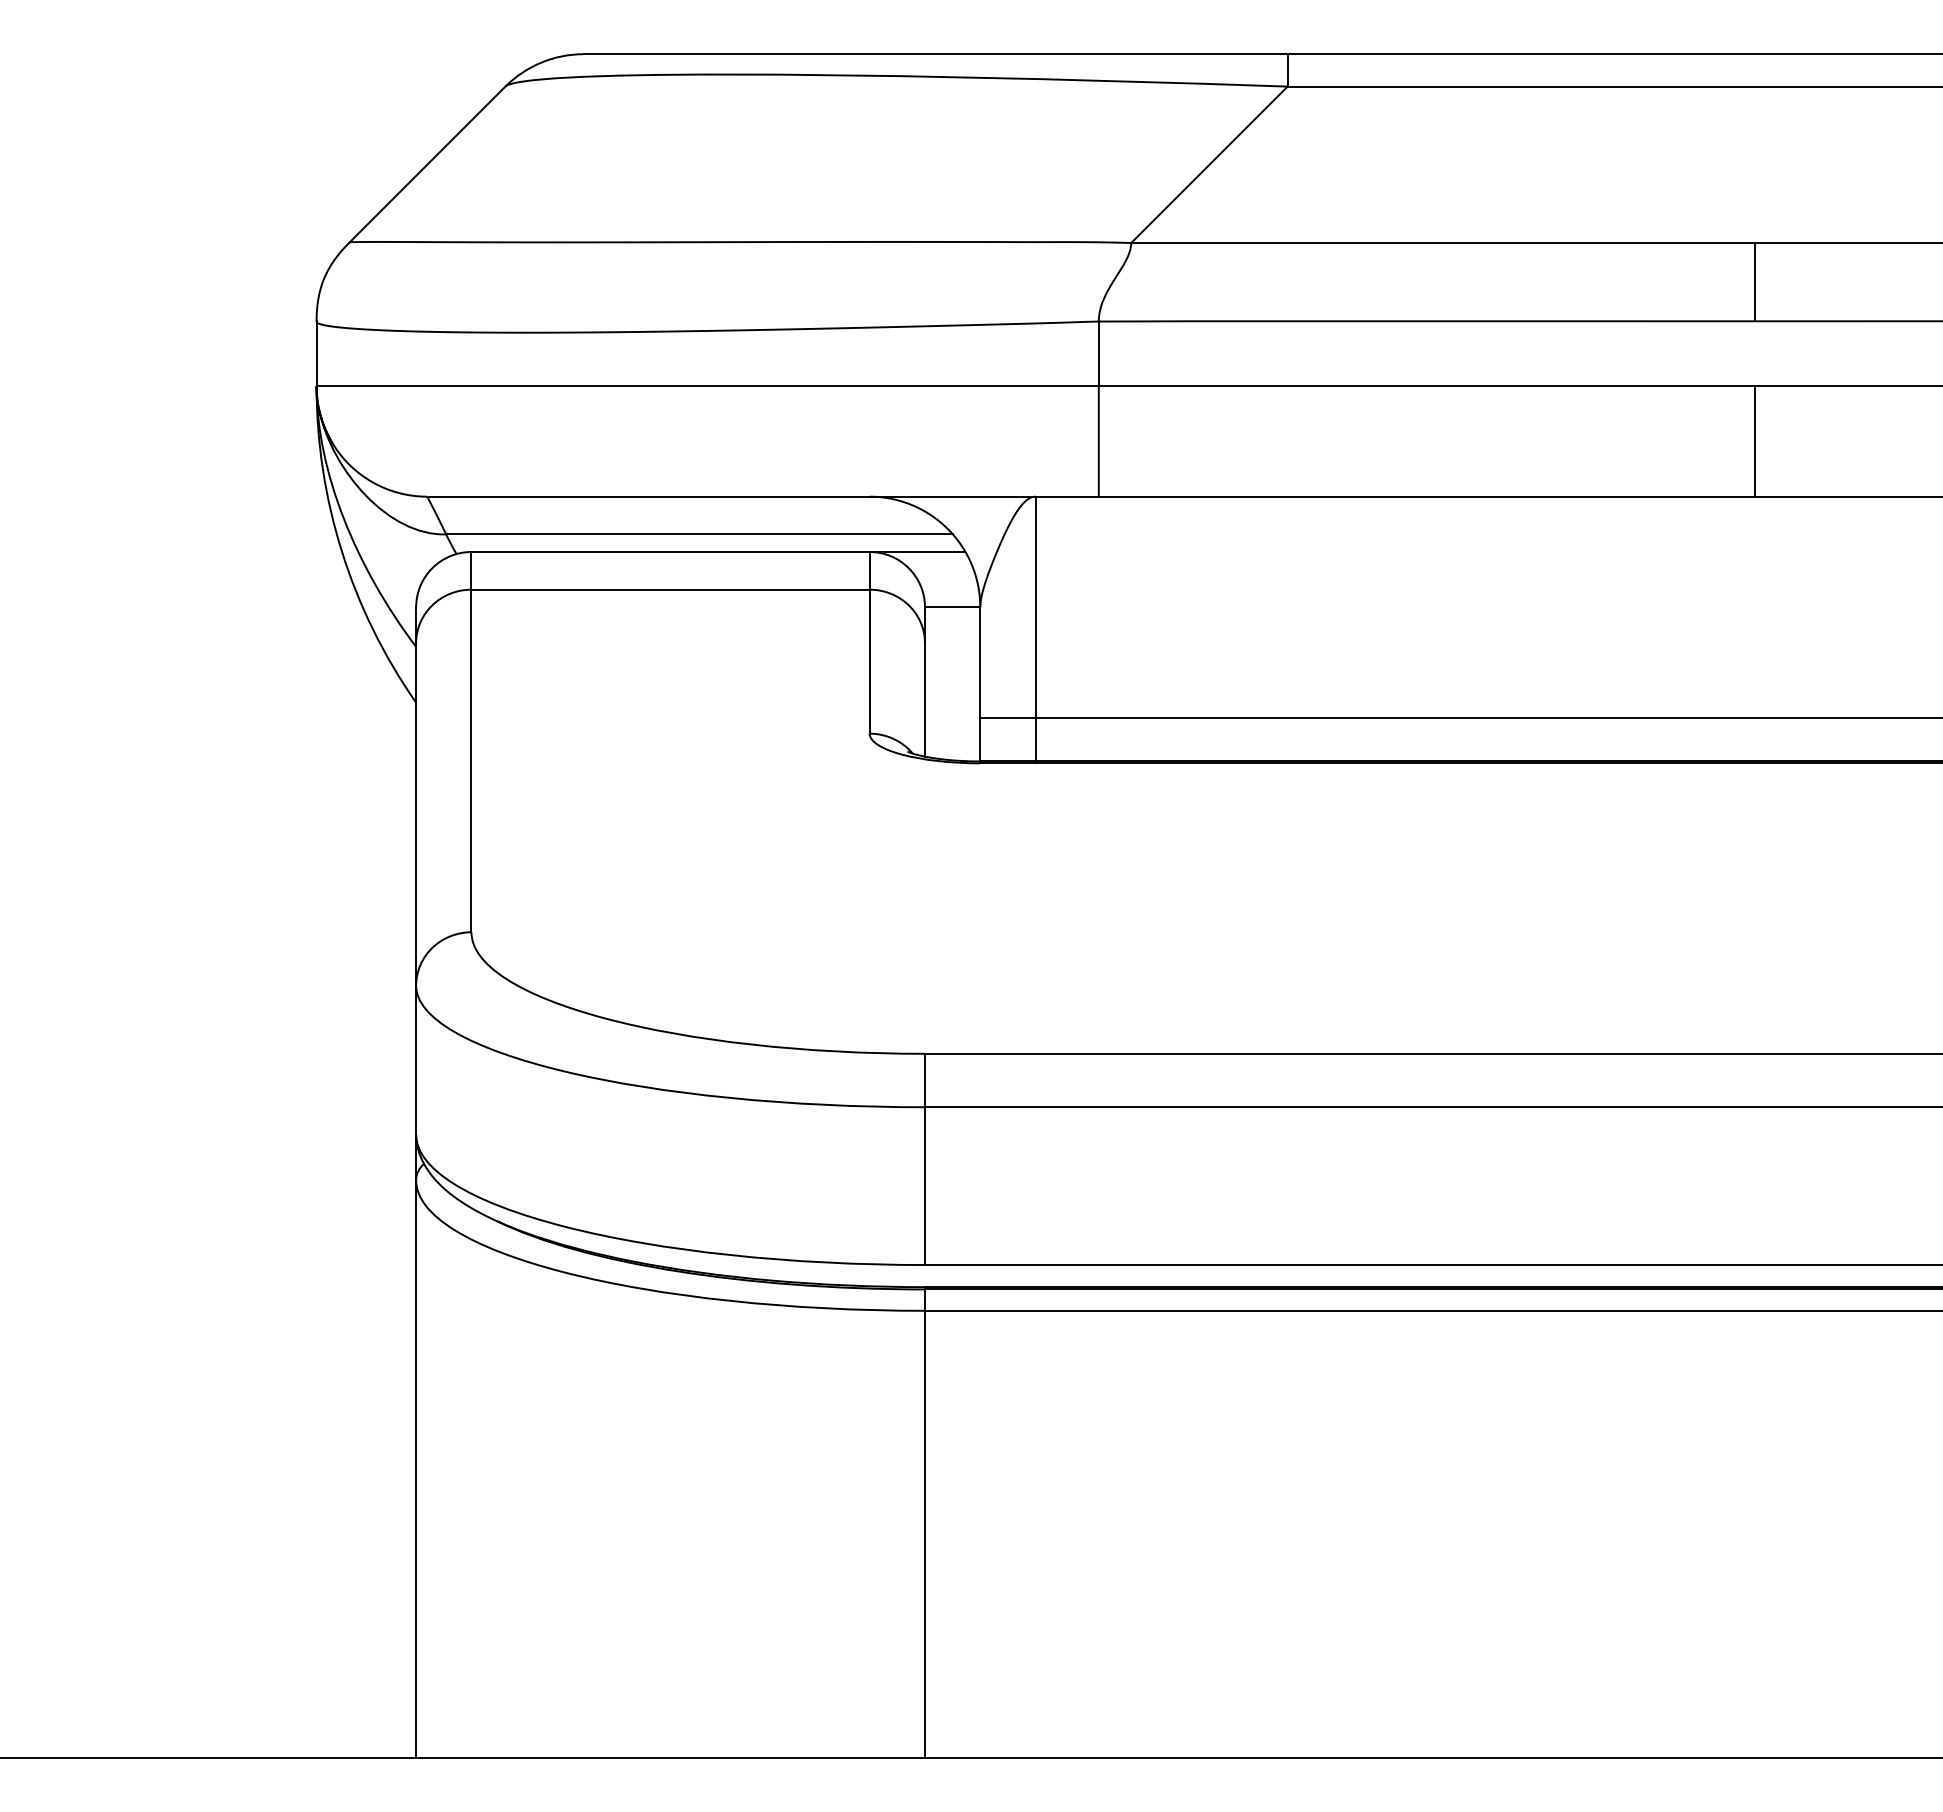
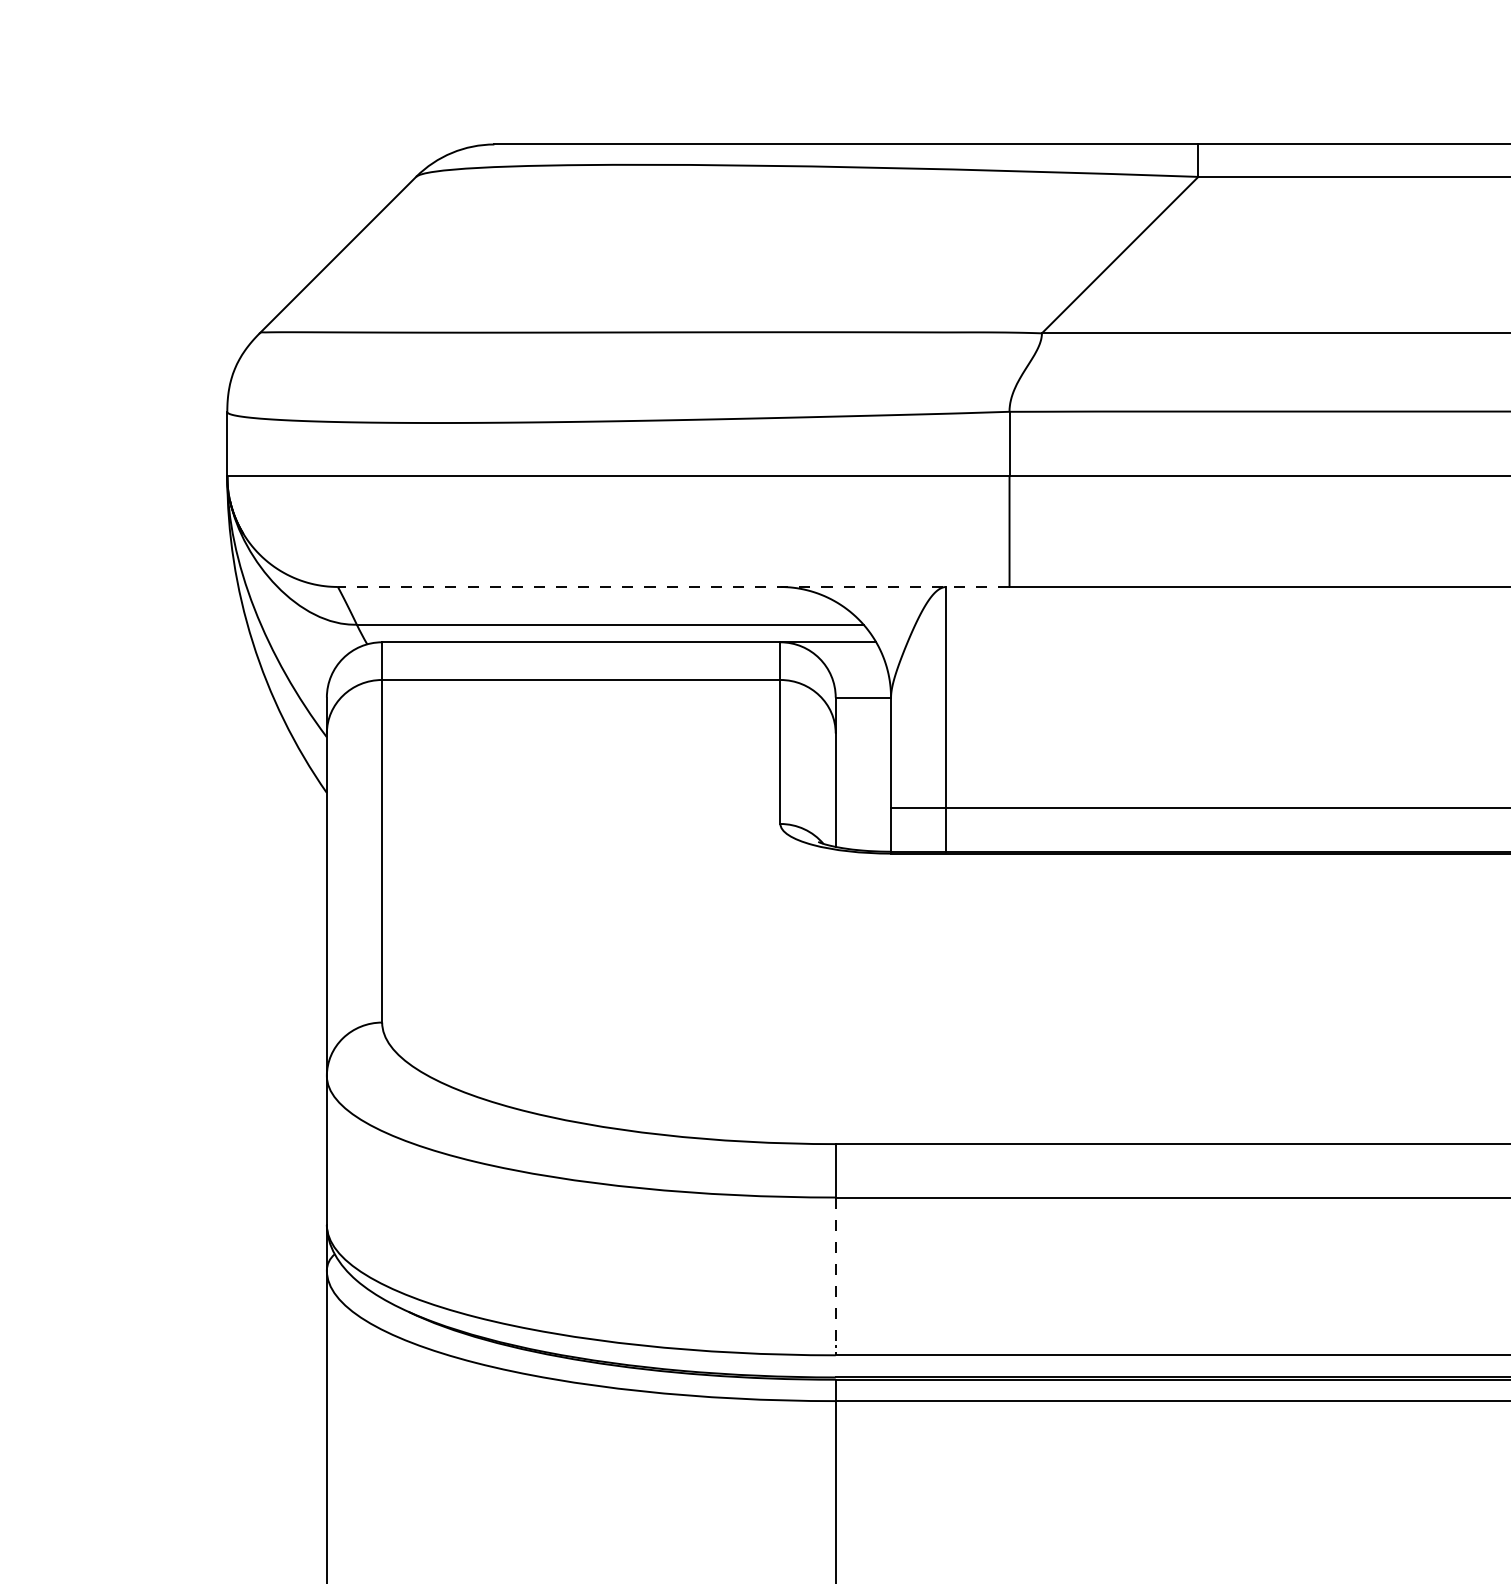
line: (763, 496) -> (674, 586), solid -> dashed
line: (925, 1186) -> (836, 1276), solid -> dashed

